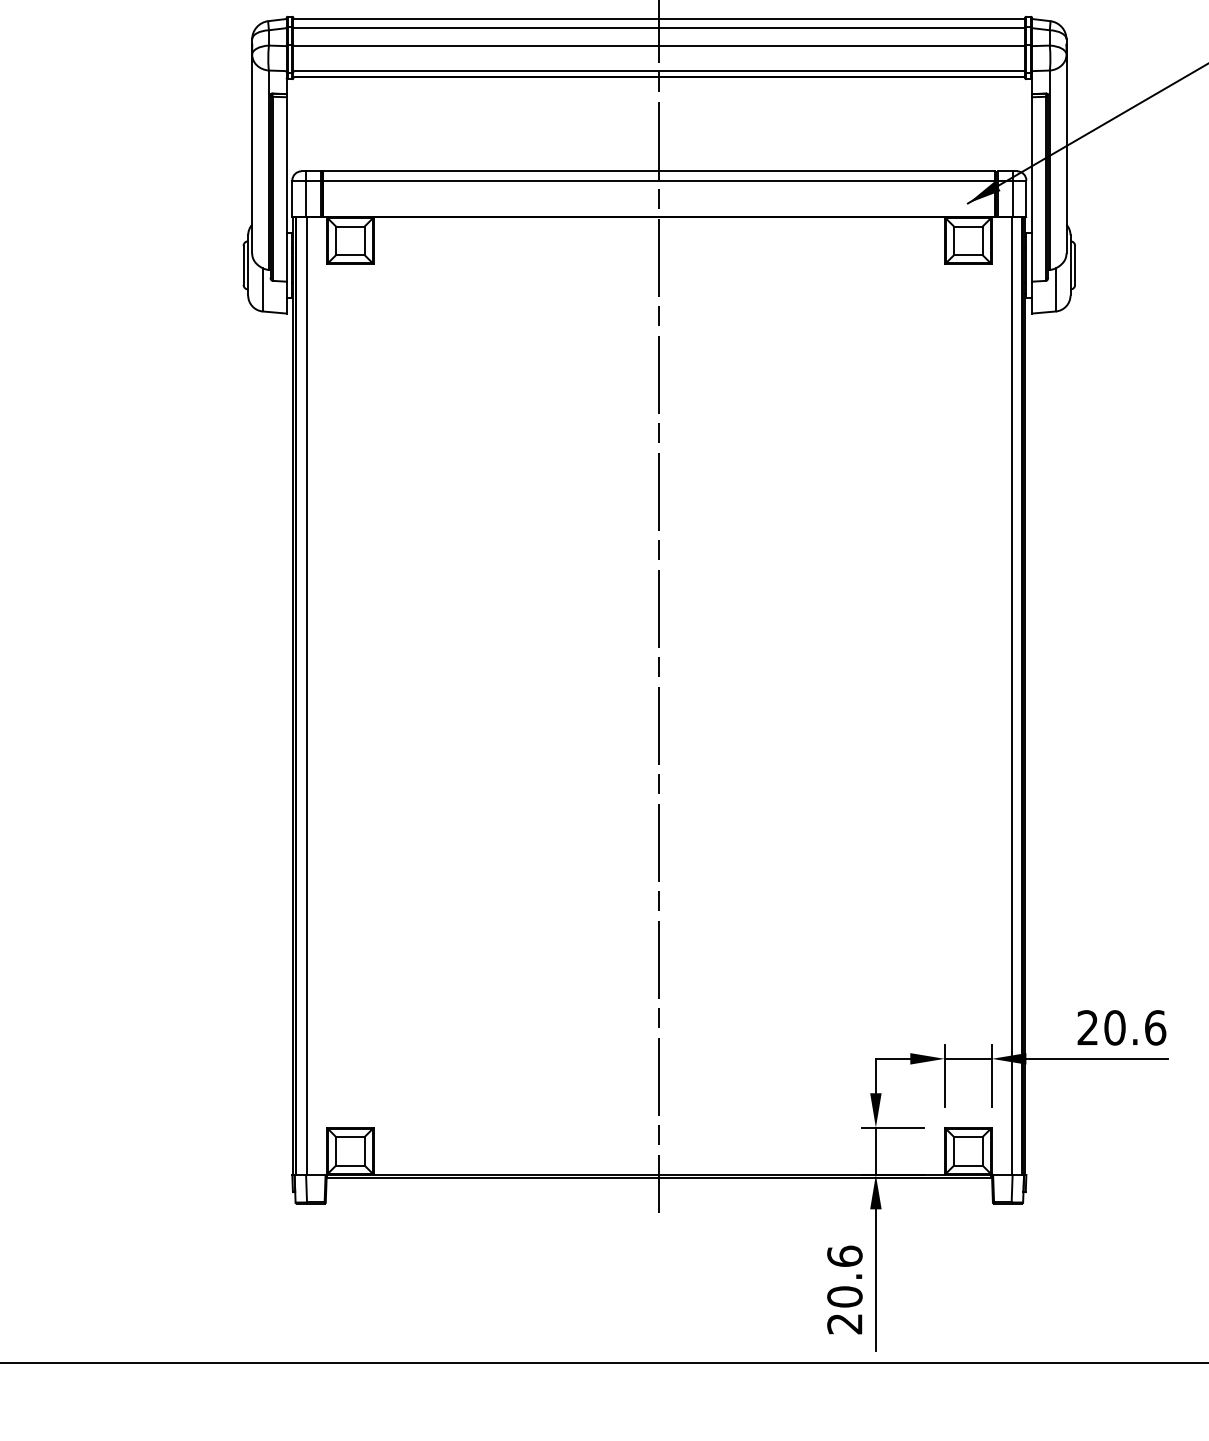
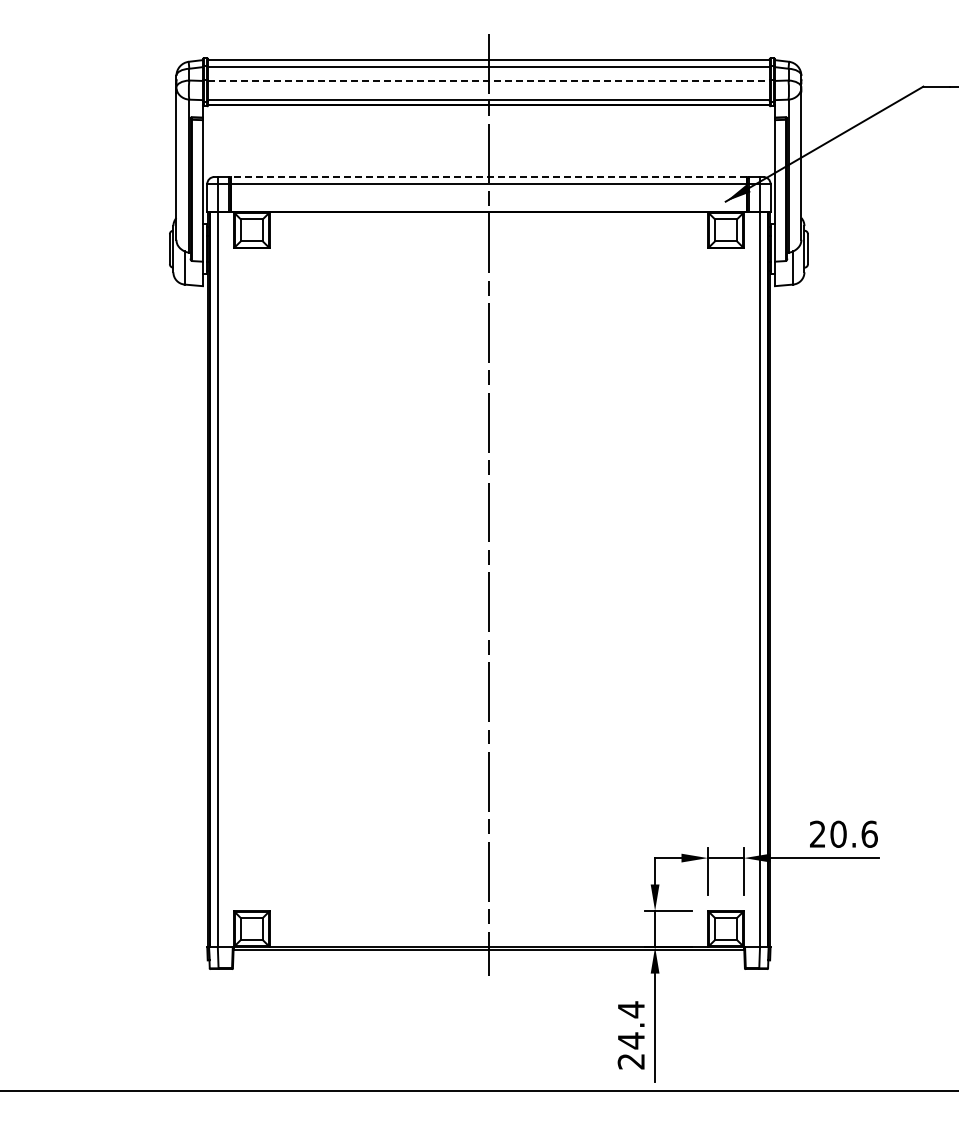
line: (658, 45) -> (488, 80), solid -> dashed
line: (658, 171) -> (488, 177), solid -> dashed
text: (843, 1276) -> (630, 1025), 20.6 -> 24.4

